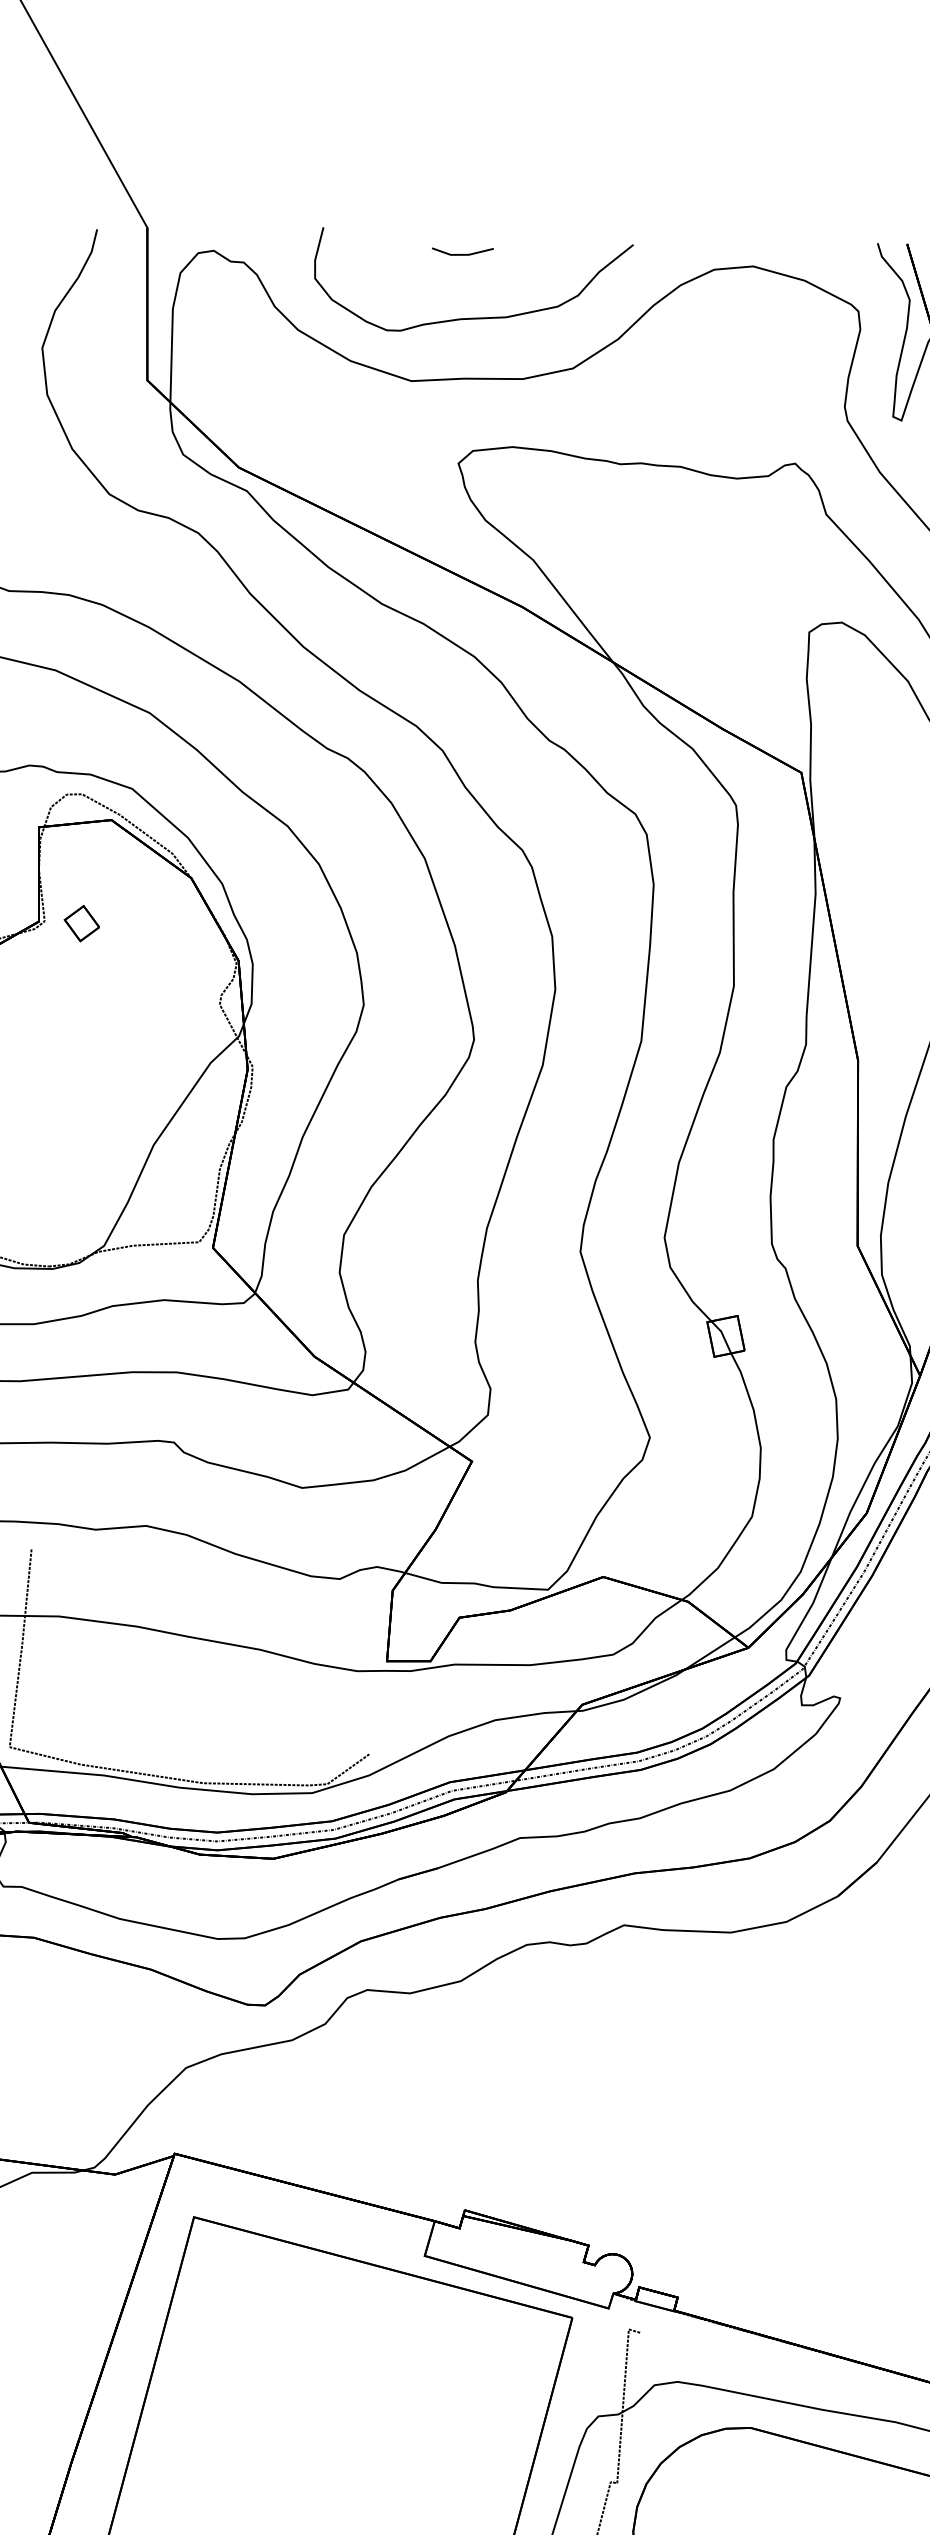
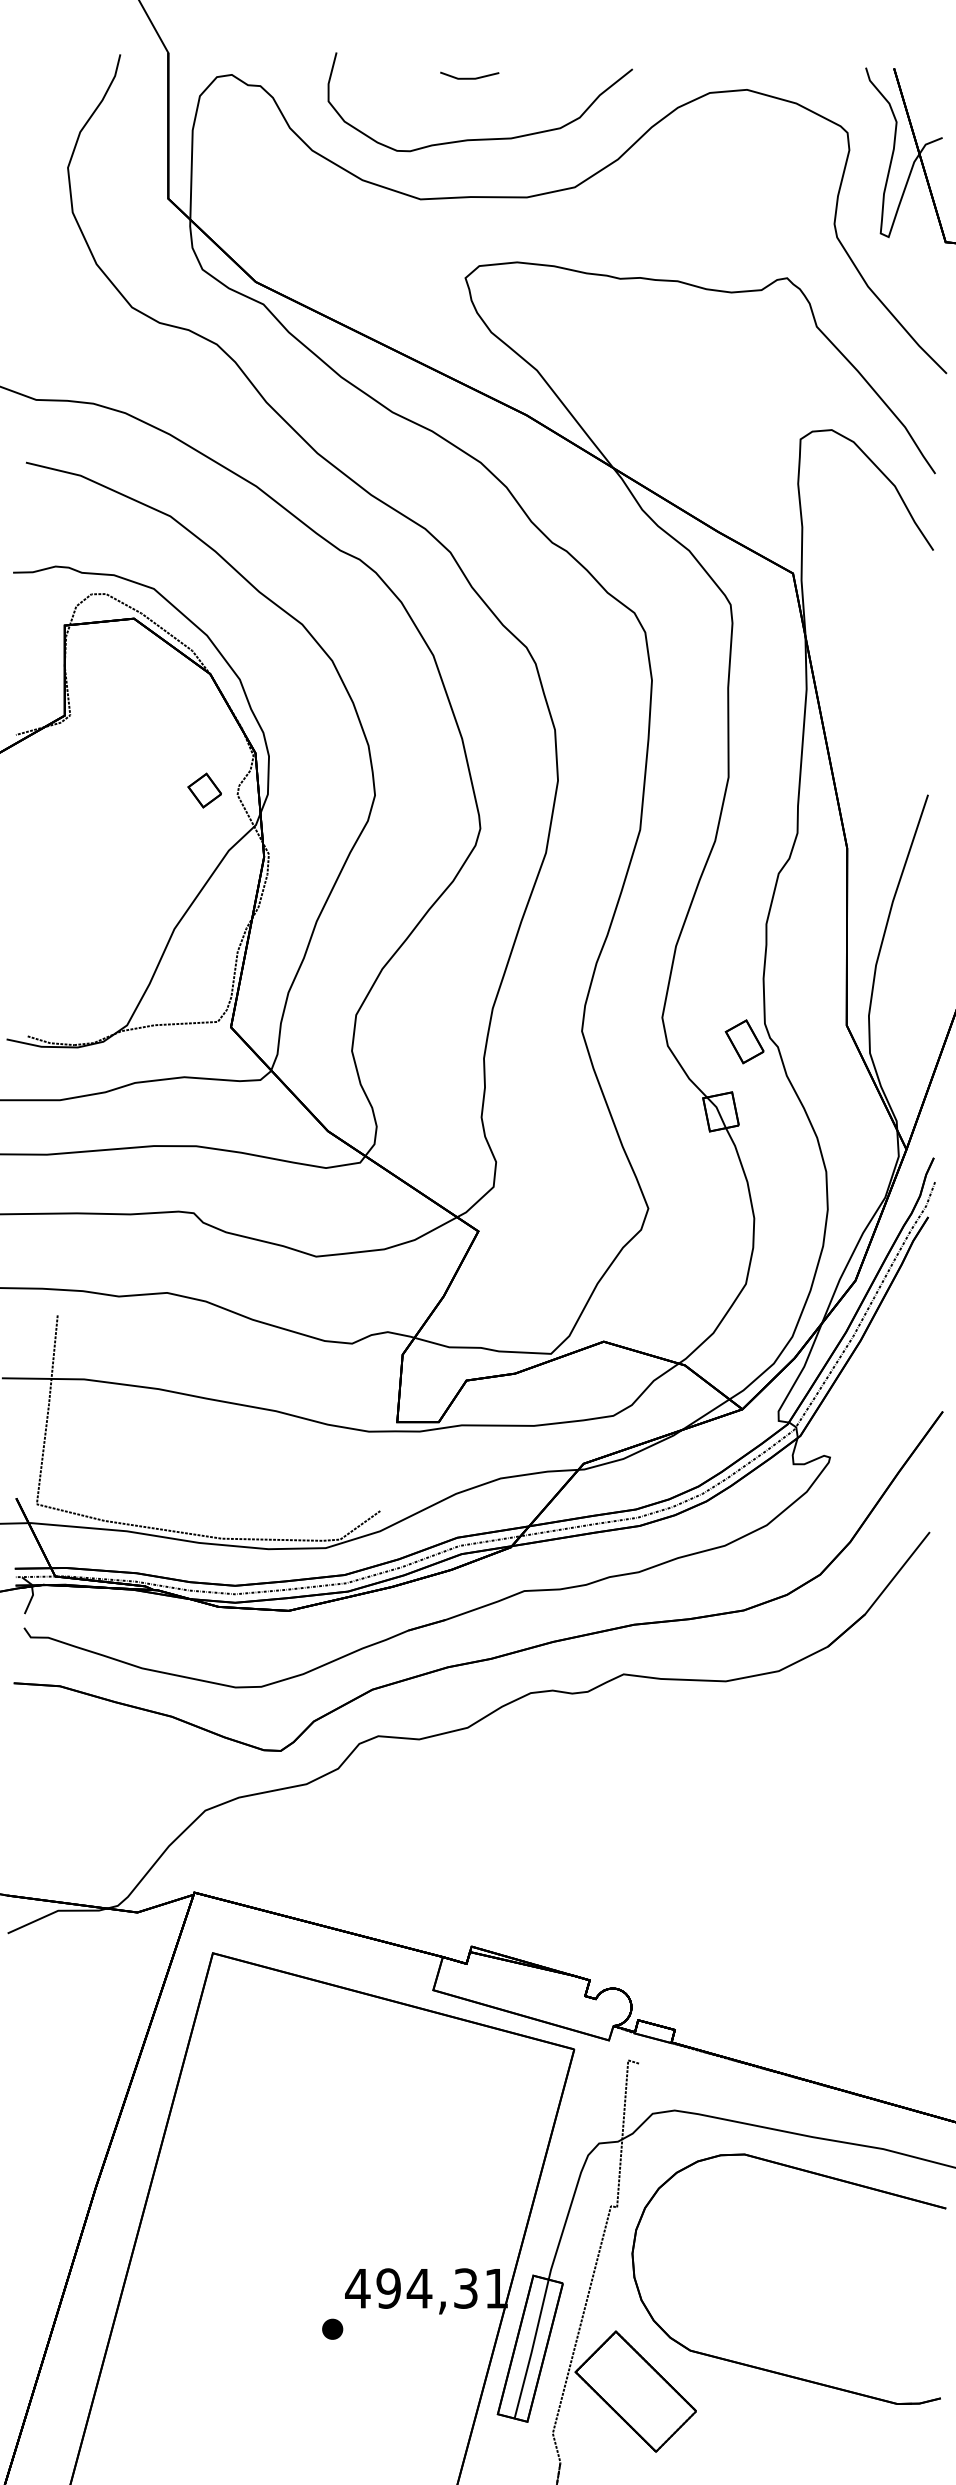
part: (81, 923) -> (204, 790), moved
part: (750, 1262) -> (744, 1041), added

